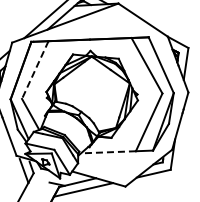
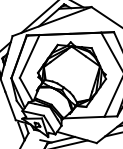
line: (35, 70) -> (29, 56), dashed -> solid
line: (107, 152) -> (83, 117), dashed -> solid

